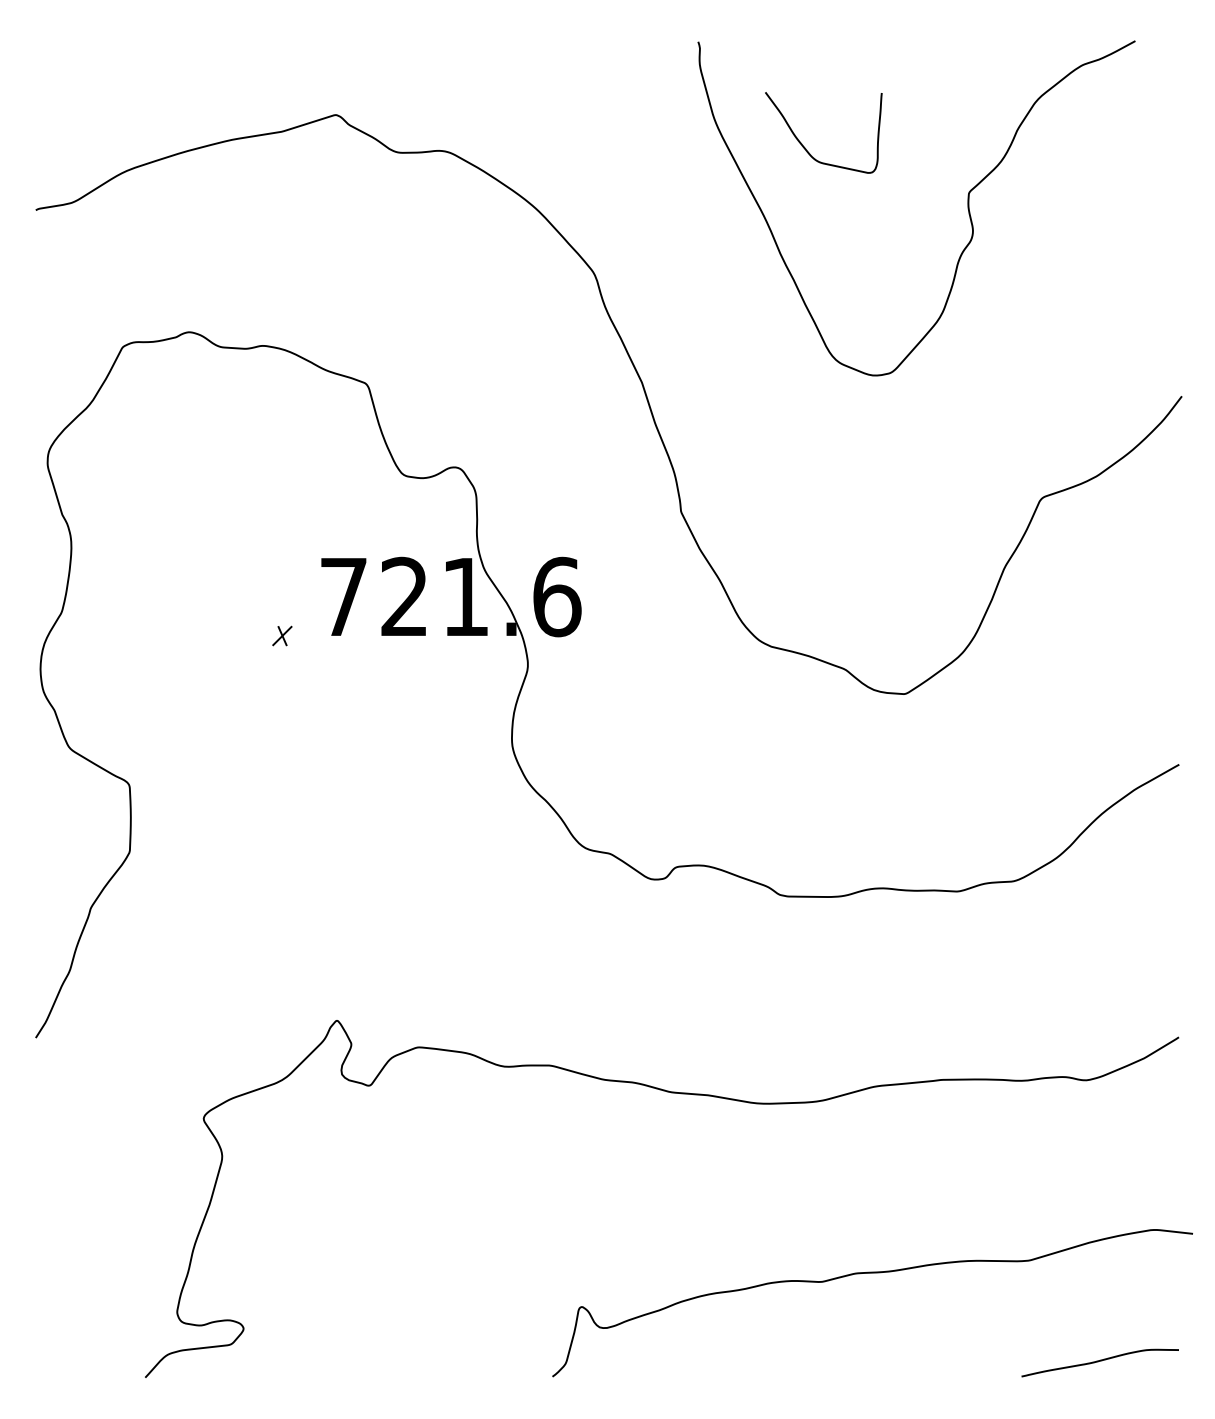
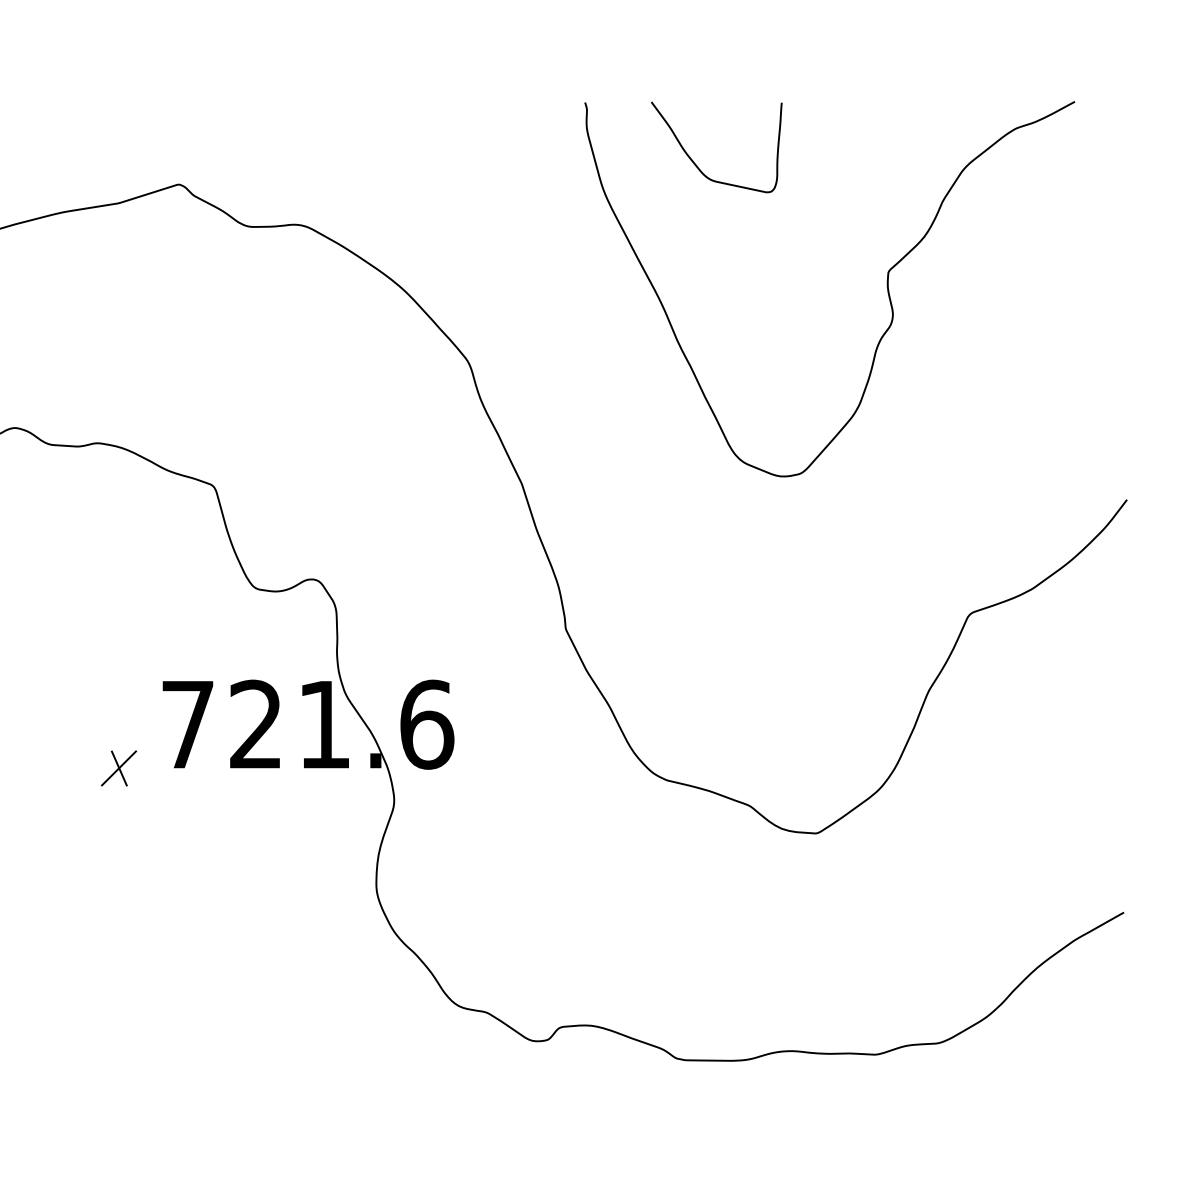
curve: (806, 148) -> (697, 164), moved
part: (282, 635) -> (119, 767), size x1.67

